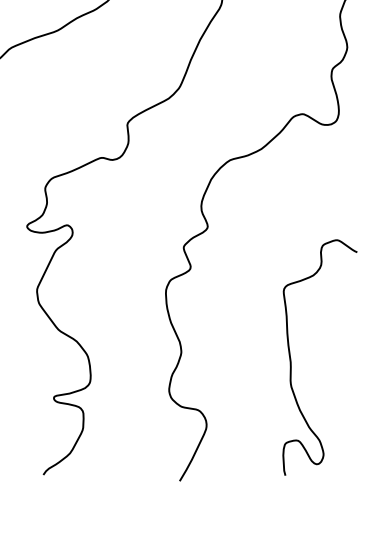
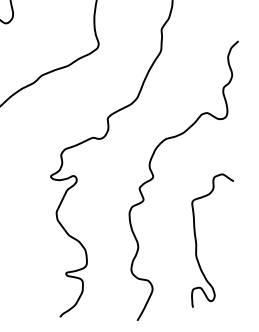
curve: (293, 362) -> (197, 243), moved

